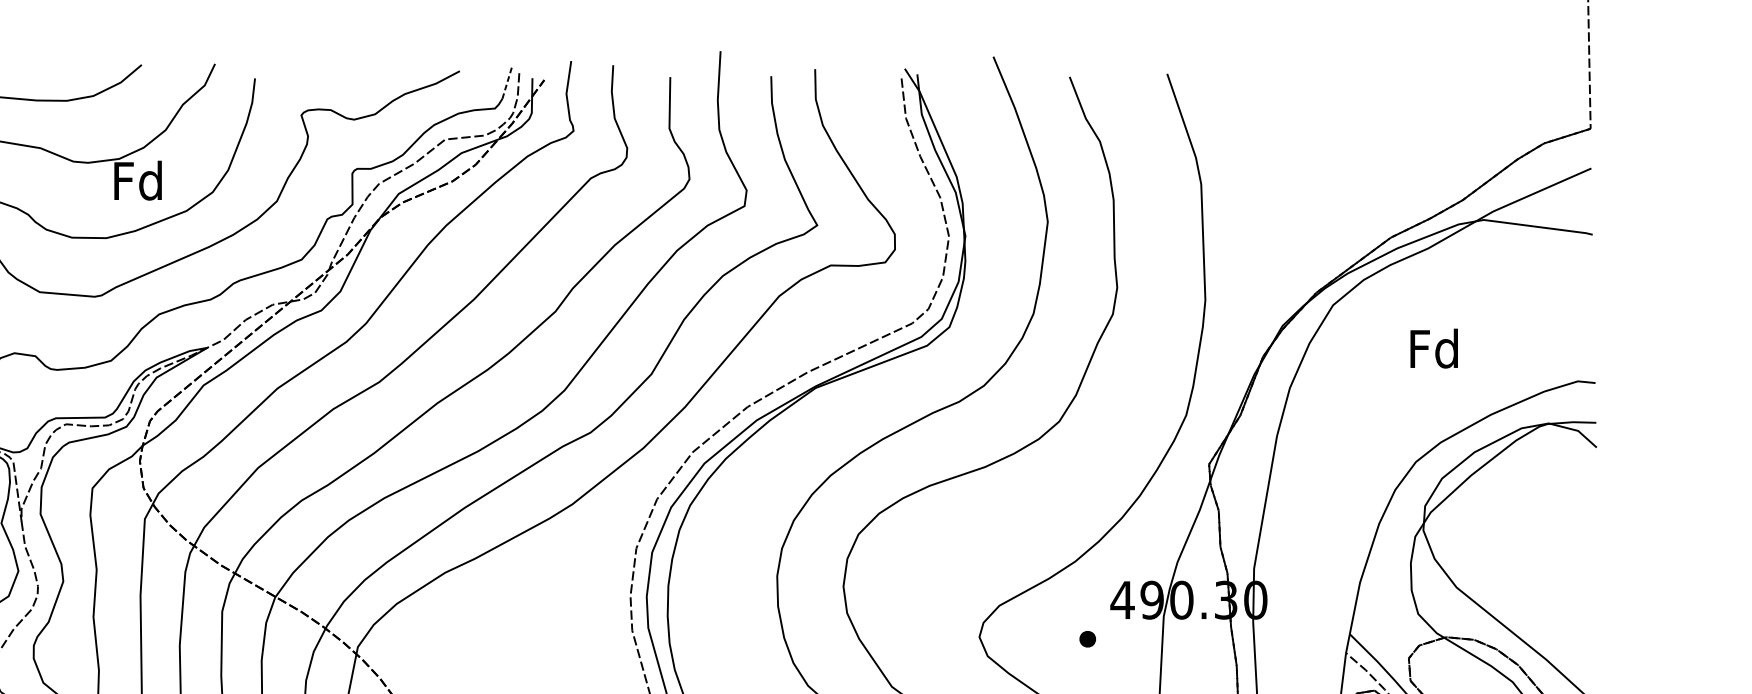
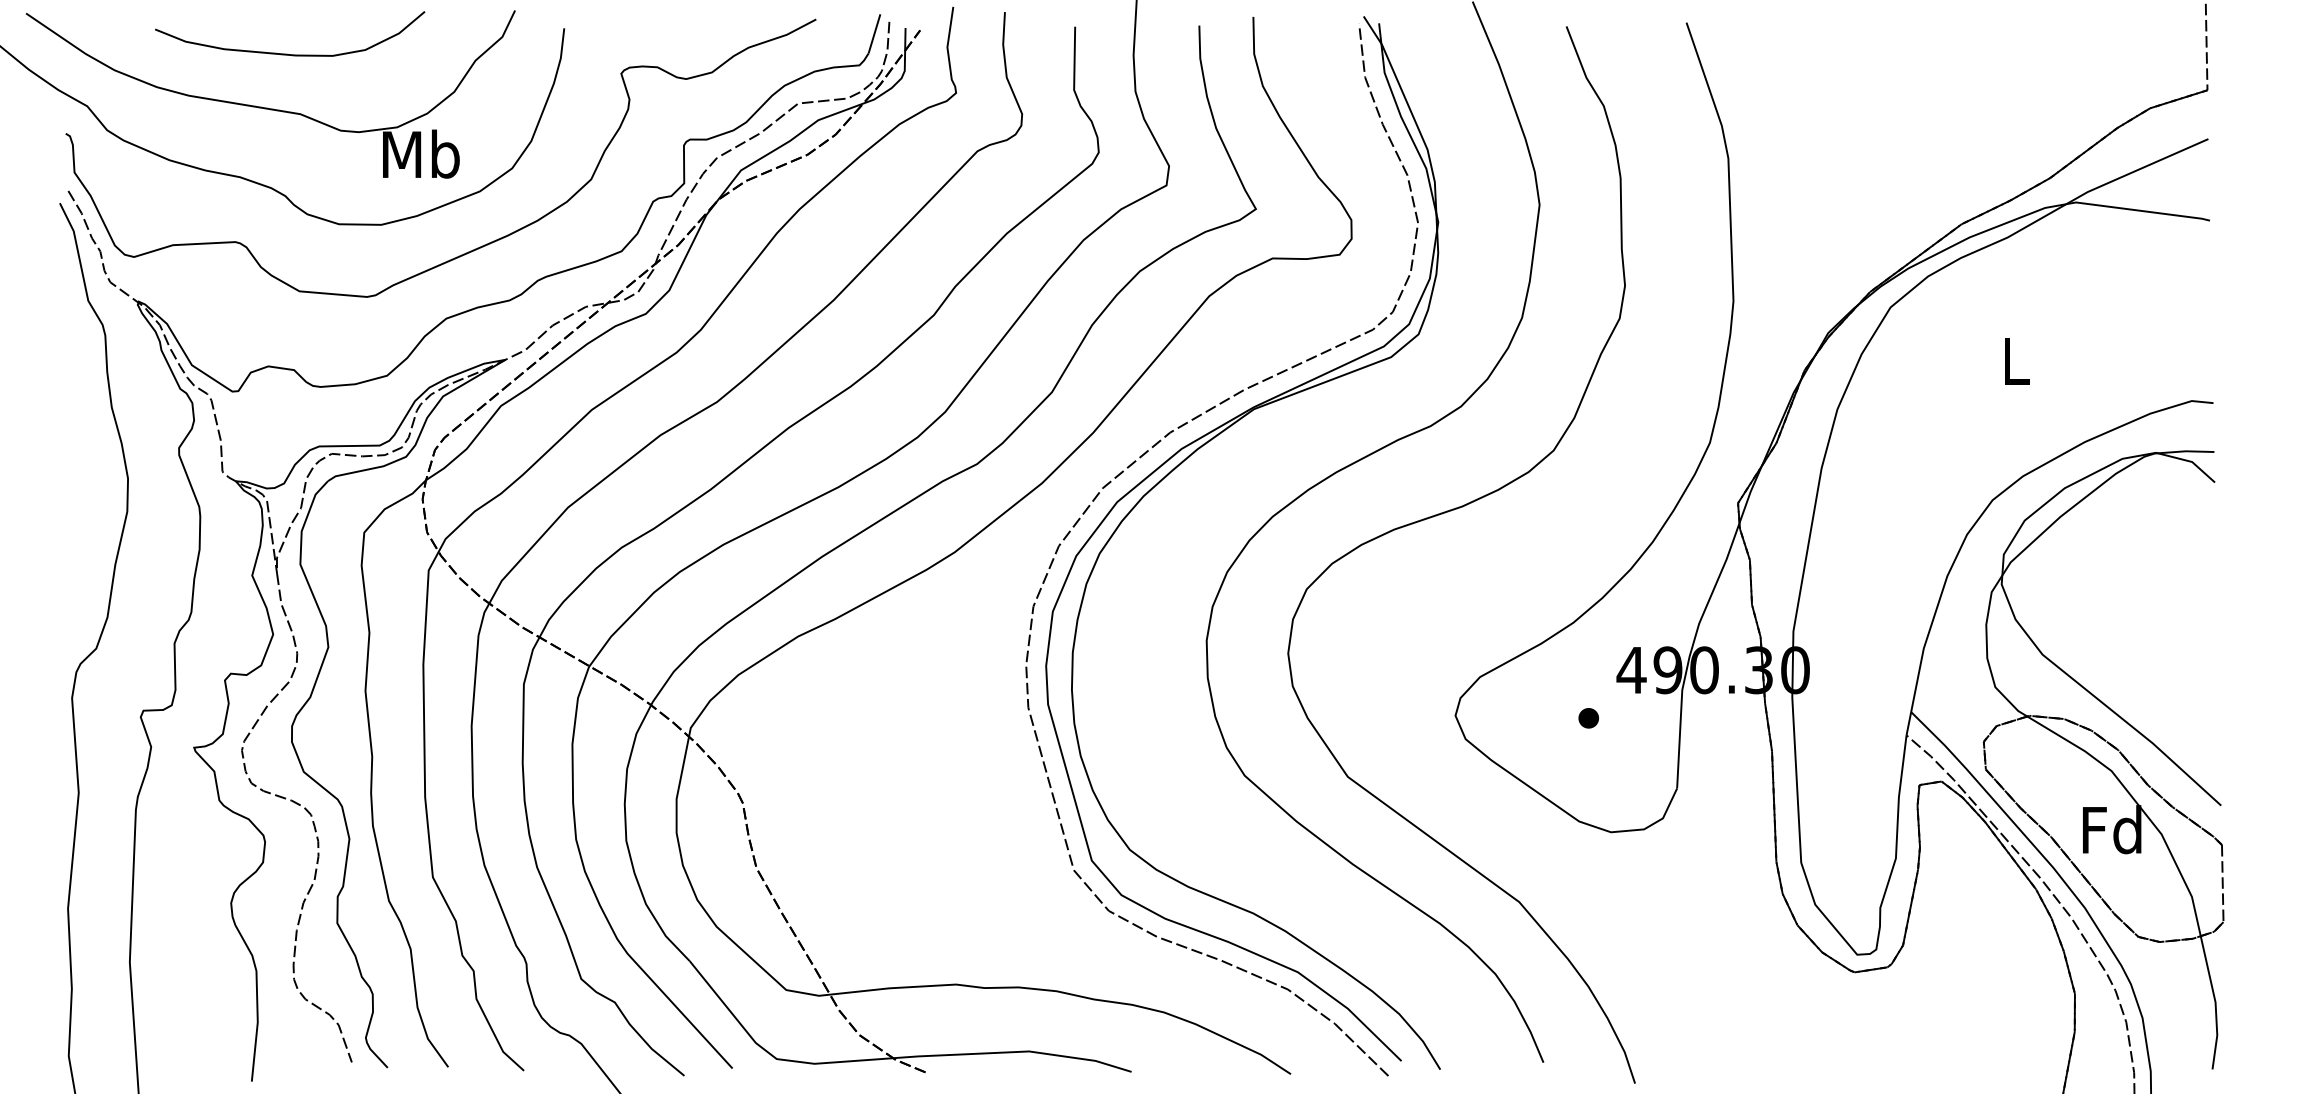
line: (507, 82) -> (874, 33), dashed -> solid
text: (139, 180) -> (421, 153), Fd -> Mb
text: (1433, 348) -> (2014, 360), Fd -> L

